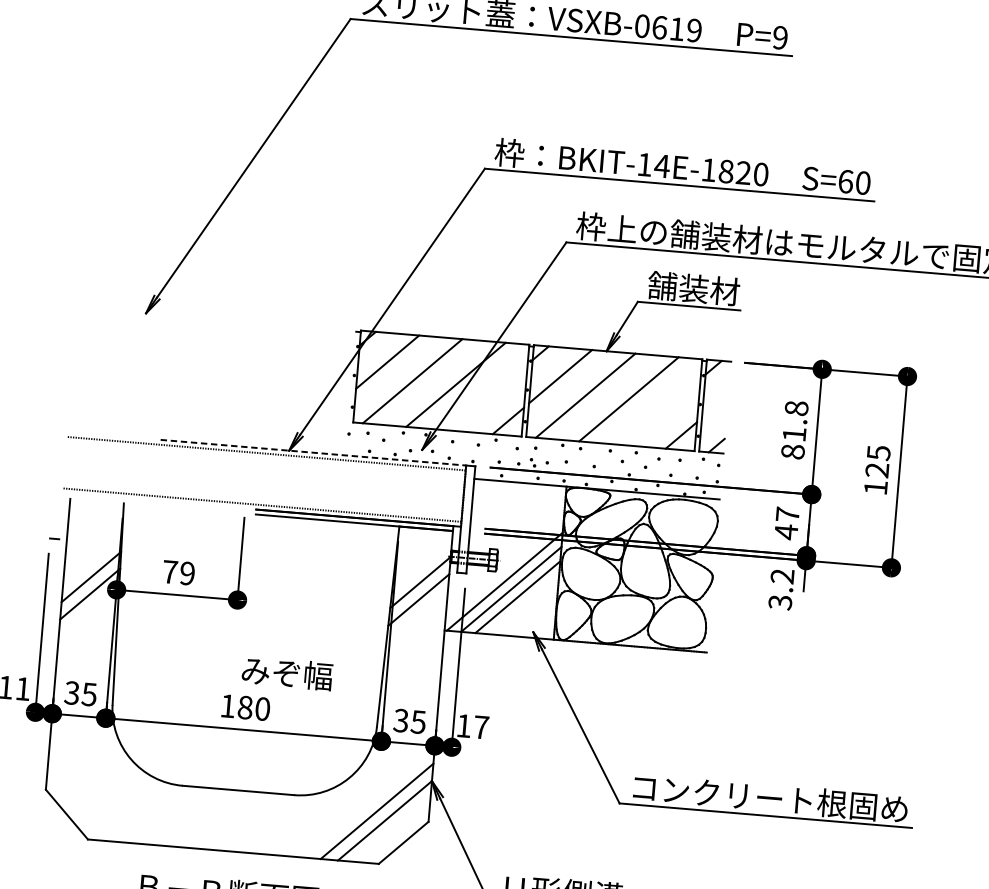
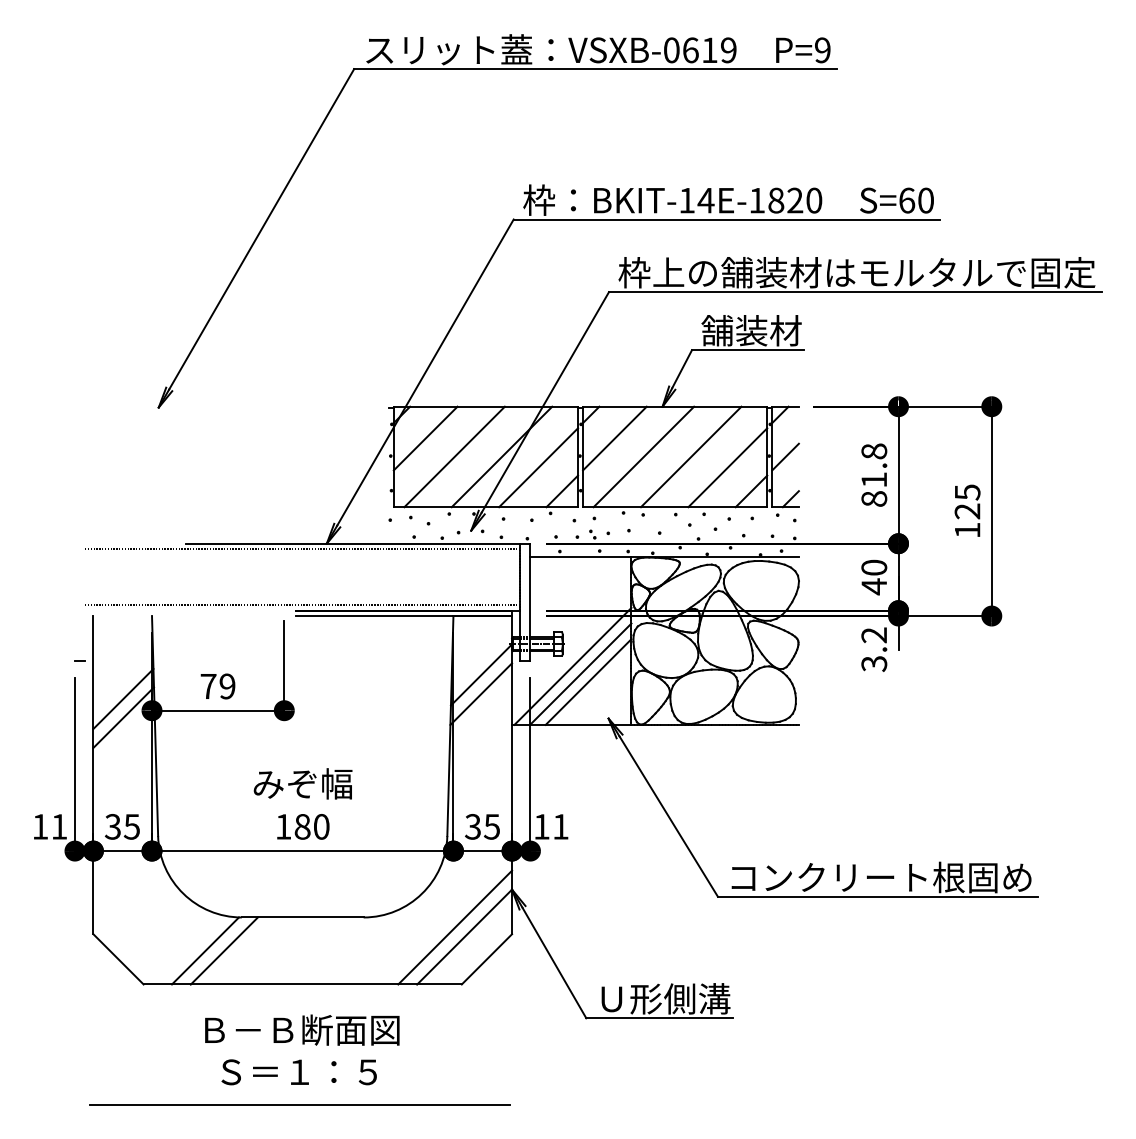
line: (488, 397) -> (538, 467), added
line: (715, 406) -> (785, 456), added
line: (661, 411) -> (727, 467), added
line: (313, 452) -> (353, 543), dashed -> solid
text: (787, 514) -> (874, 567), 47 -> 40
text: (286, 673) -> (302, 783), moved
text: (481, 727) -> (560, 826), 17 -> 11
line: (146, 813) -> (204, 950), added
line: (163, 814) -> (223, 950), added

